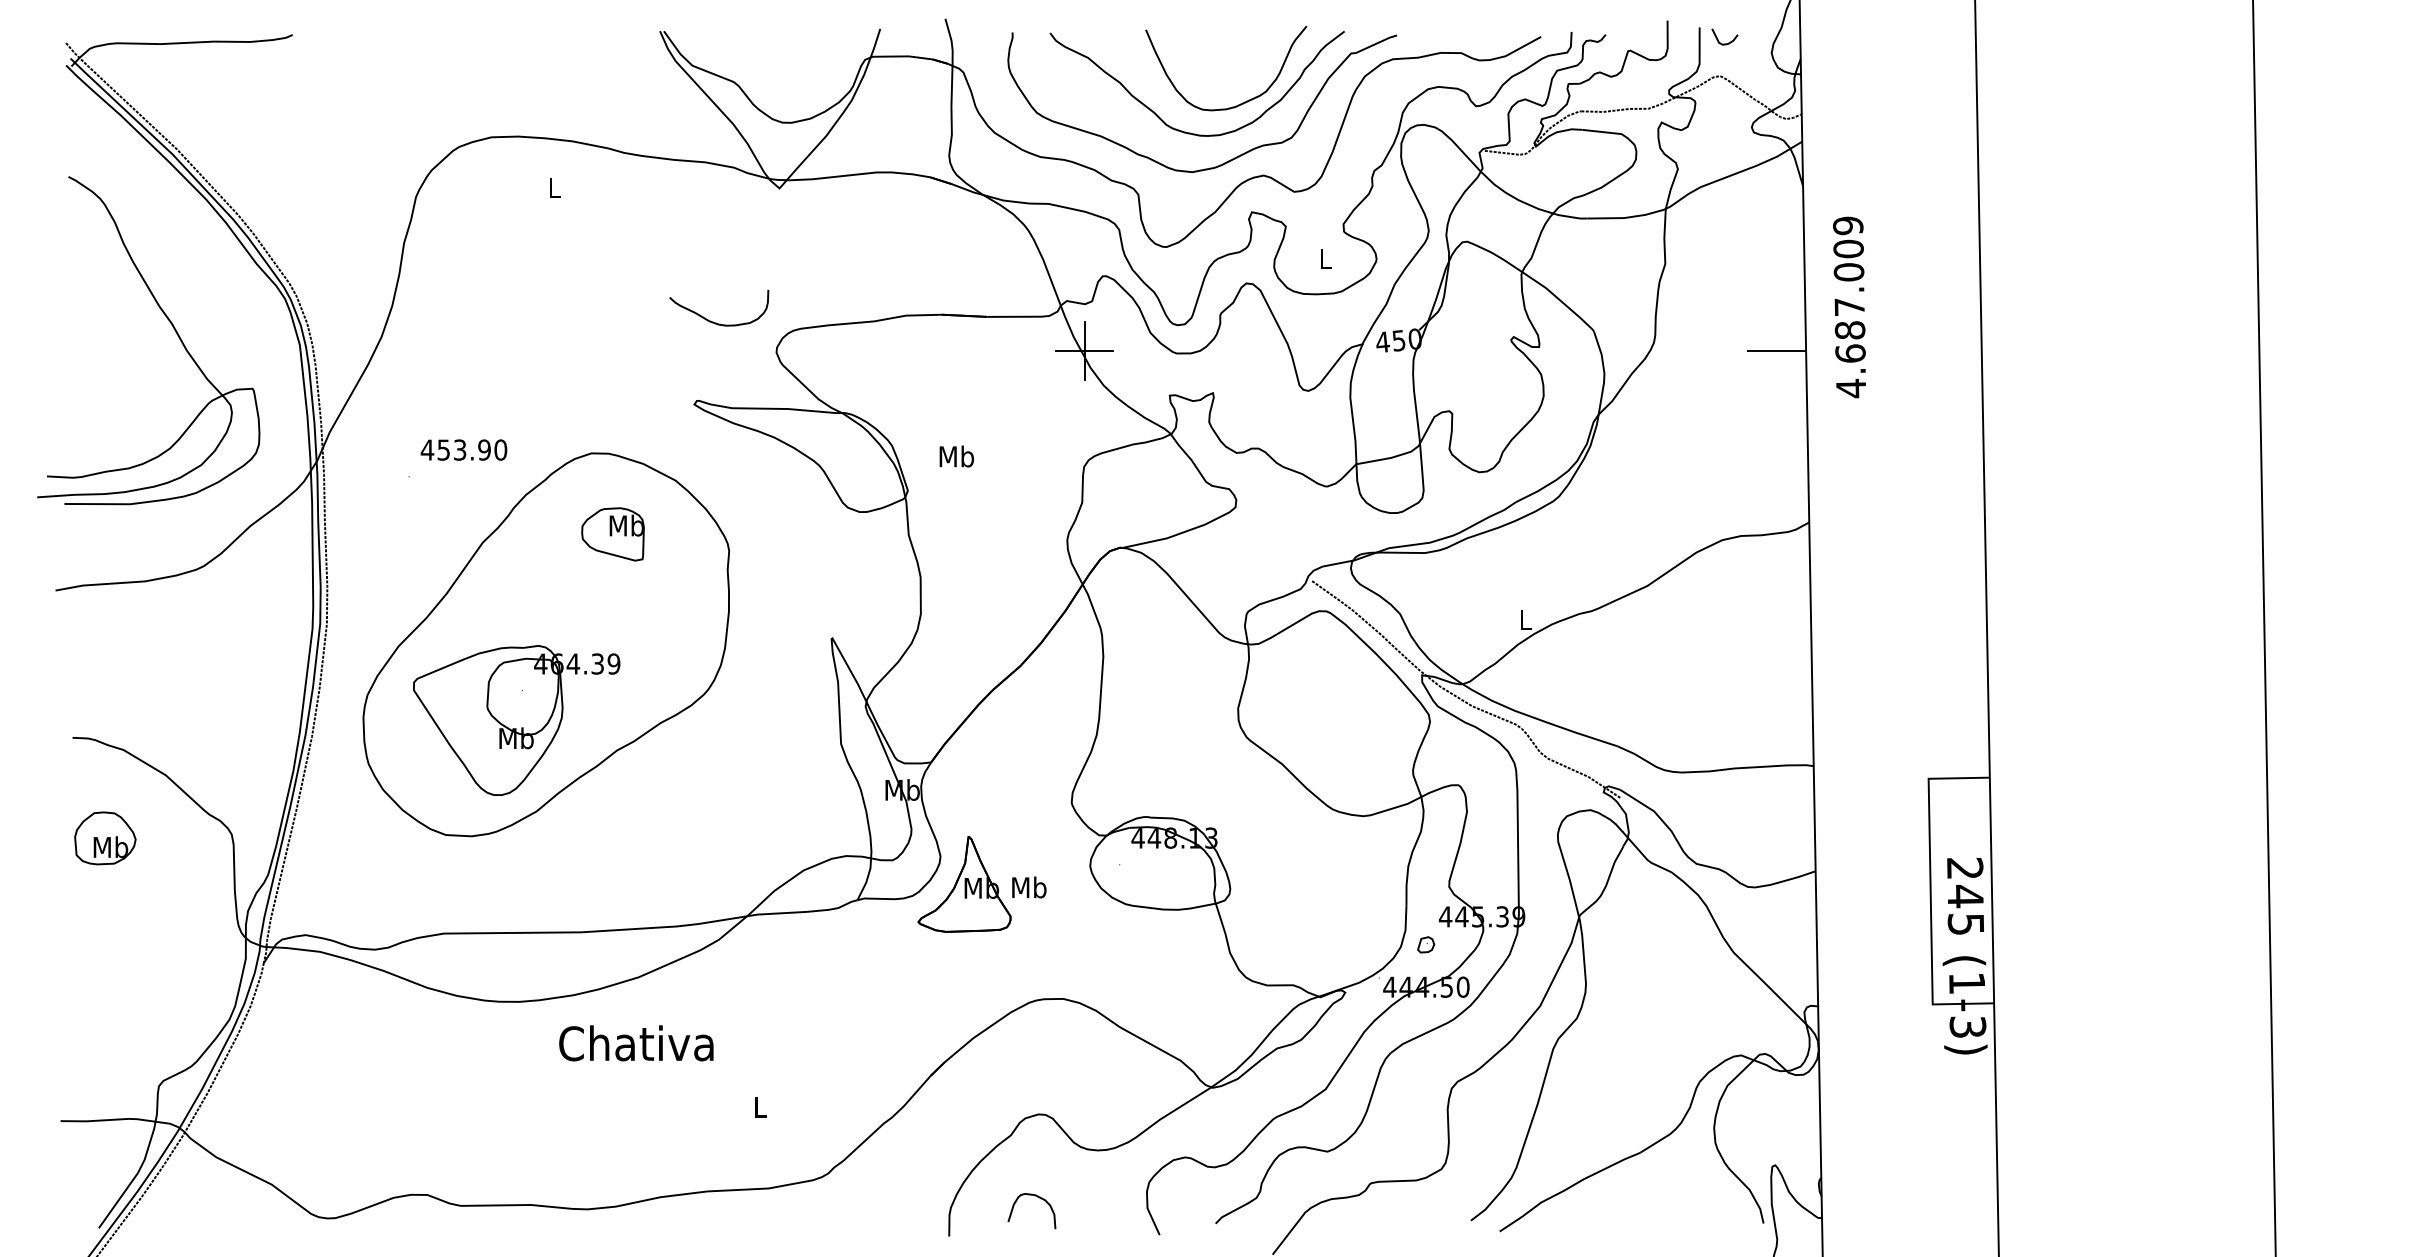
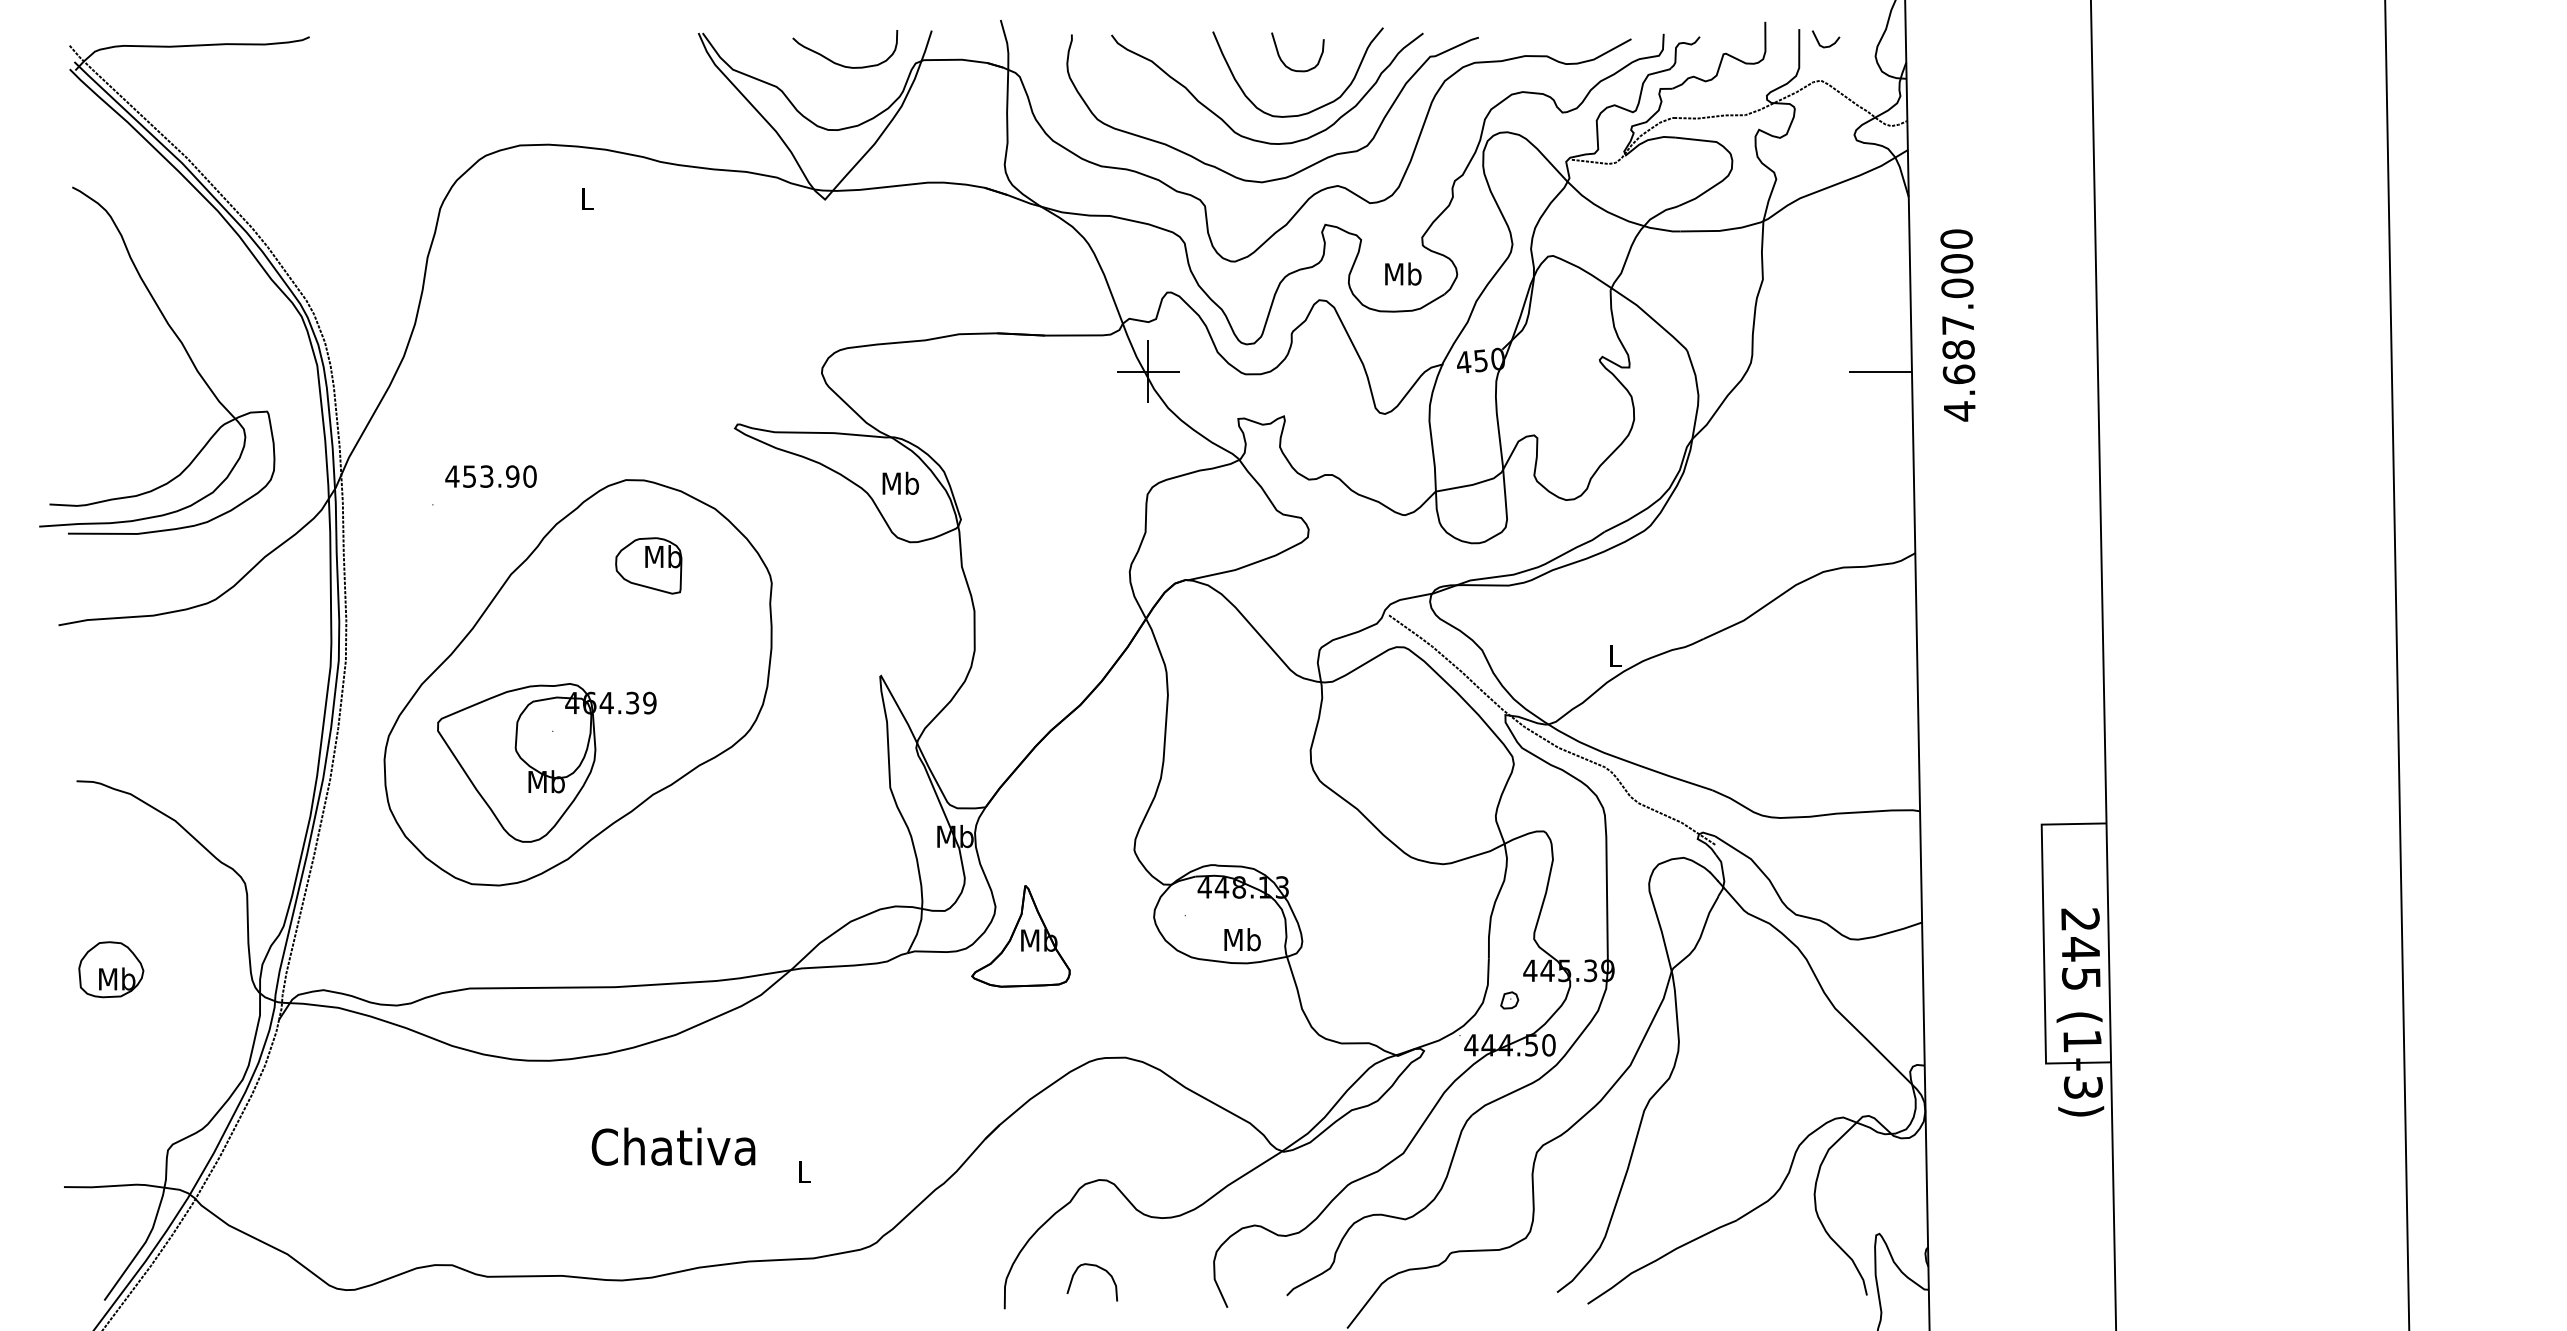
curve: (1213, 58) -> (1284, 62), added
text: (1848, 225) -> (1956, 238), 4.687.009 -> 4.687.000
text: (1325, 258) -> (1403, 273), L -> Mb
curve: (713, 321) -> (839, 63), moved
text: (956, 455) -> (900, 482), moved
part: (105, 838) -> (111, 969), moved
text: (1029, 887) -> (1242, 939), moved
text: (636, 1043) -> (673, 1146), moved

